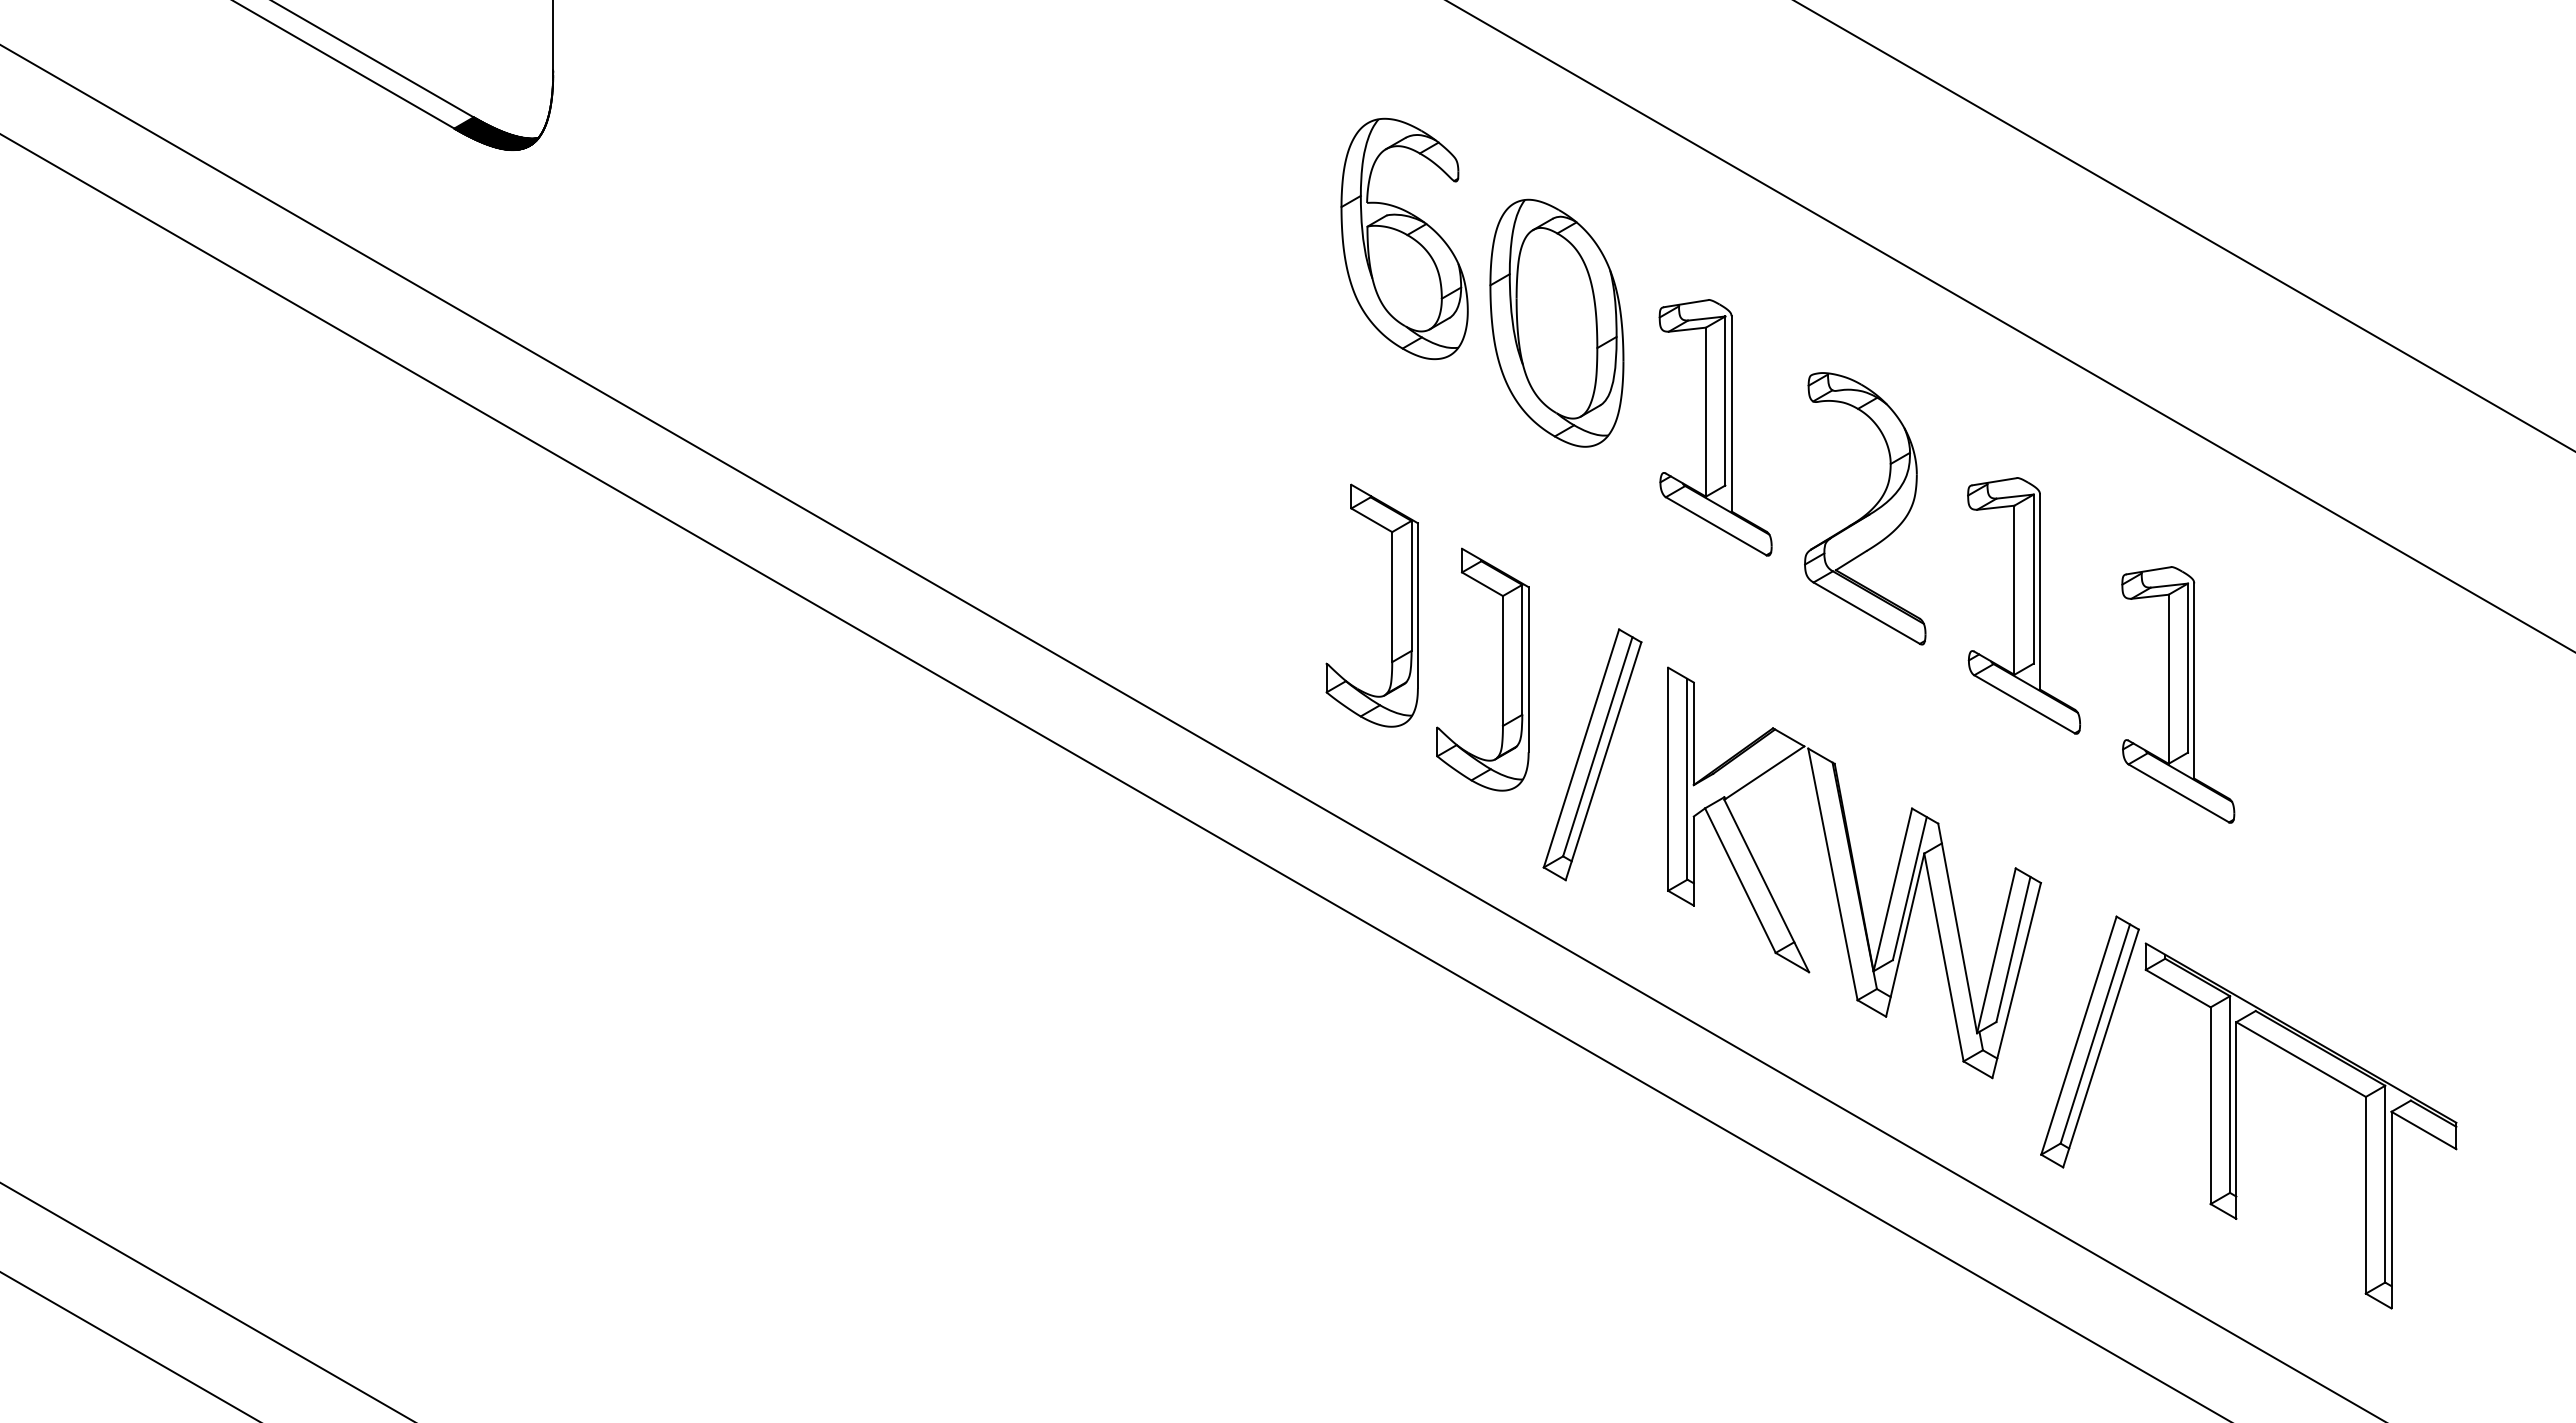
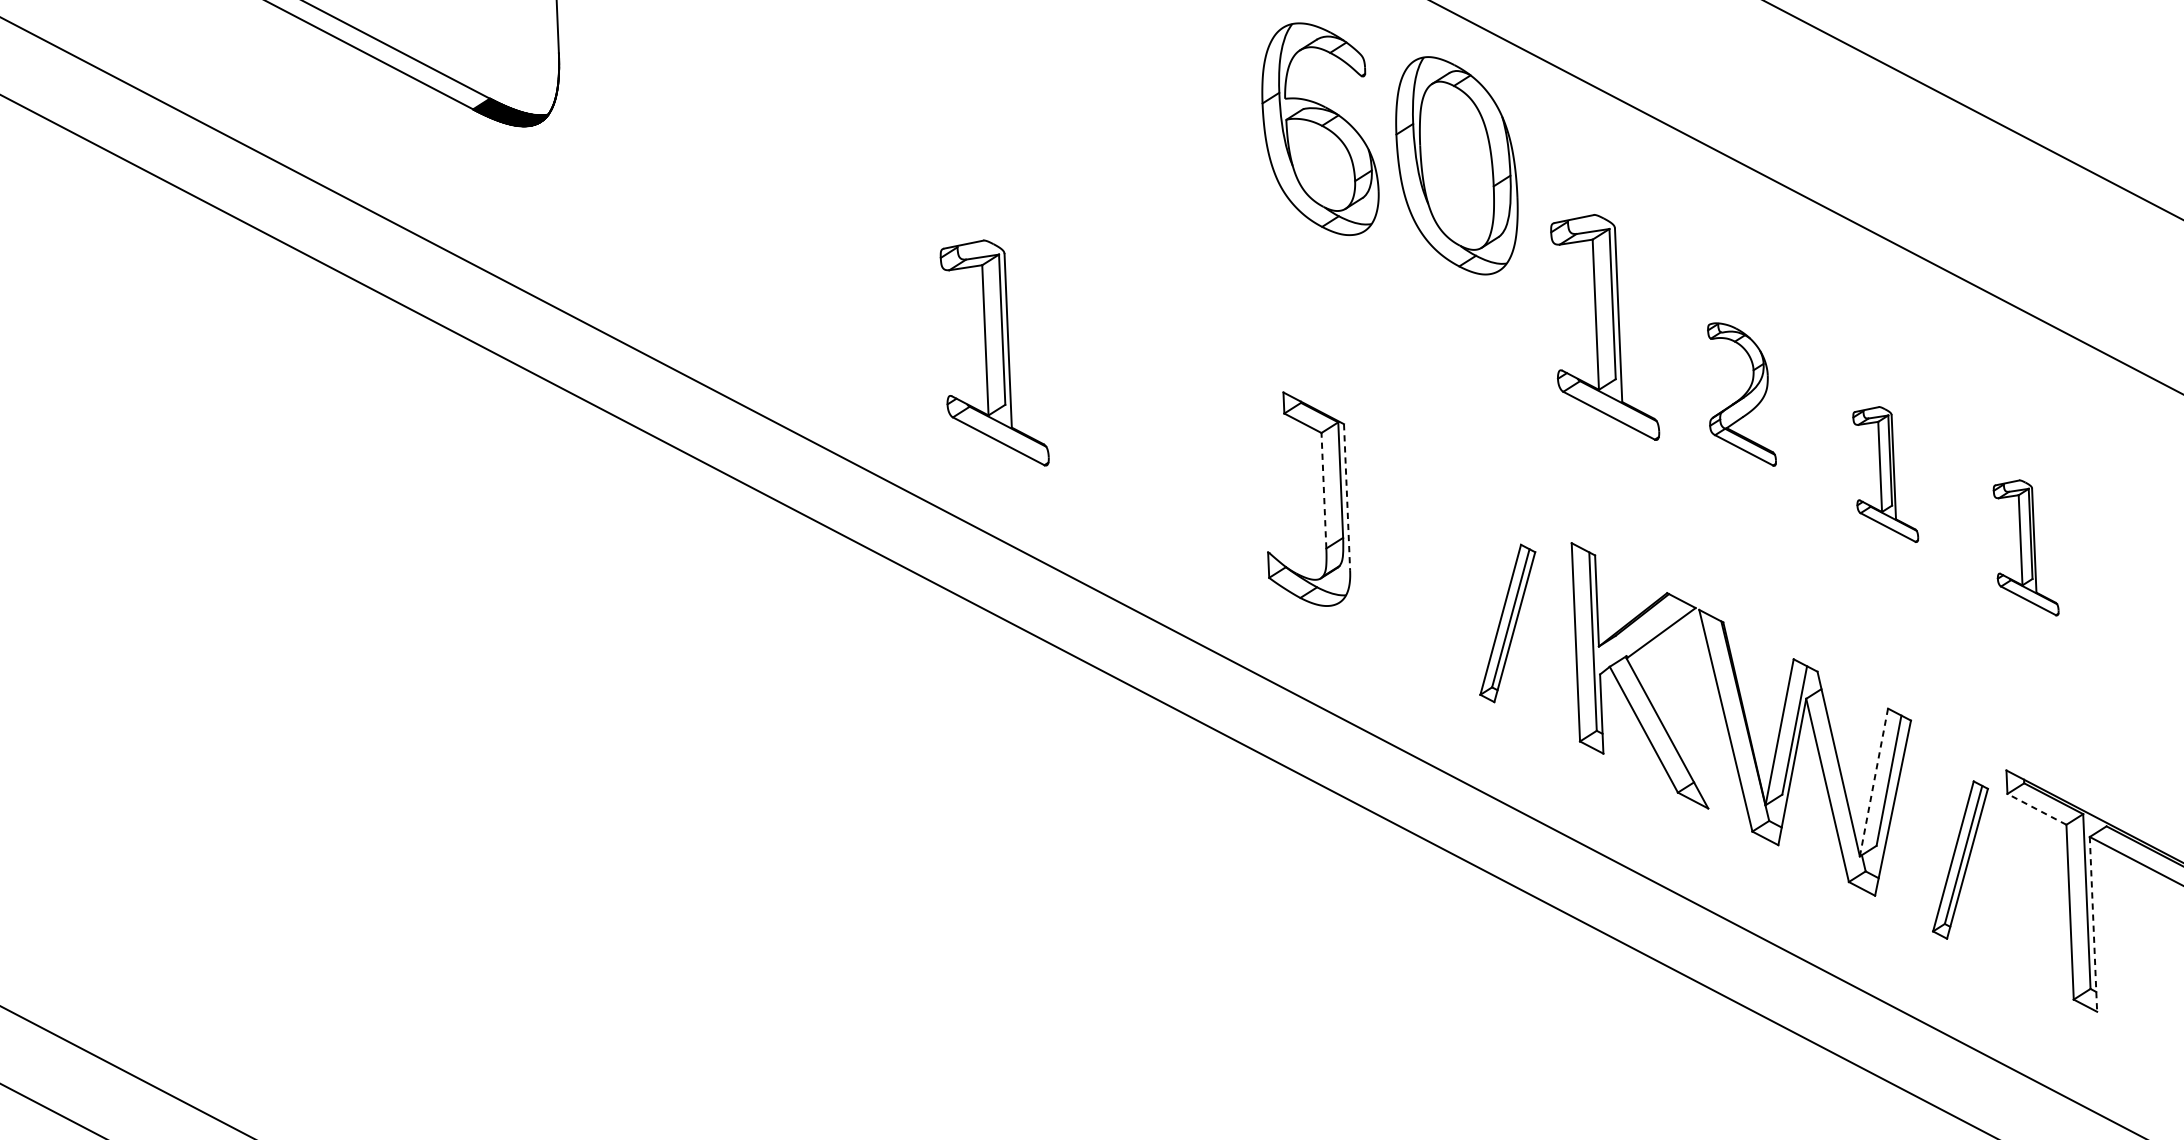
part: (1404, 238) -> (1319, 129), moved
part: (1556, 322) -> (1456, 165), moved
part: (1028, 427) -> (994, 353), added
part: (1865, 508) -> (1741, 394), size x0.6
line: (1392, 596) -> (1324, 490), solid -> dashed
line: (1417, 605) -> (1346, 497), solid -> dashed
part: (2023, 605) -> (1885, 474), size x0.6
part: (1502, 669) -> (1424, 550), removed
part: (2178, 694) -> (2026, 548), size x0.6
part: (1592, 754) -> (1507, 623), size x0.7
line: (1996, 950) -> (1874, 782), solid -> dashed
line: (2177, 988) -> (2036, 809), solid -> dashed
part: (2089, 1041) -> (1960, 859), size x0.7
line: (2236, 1121) -> (2093, 925), solid -> dashed

